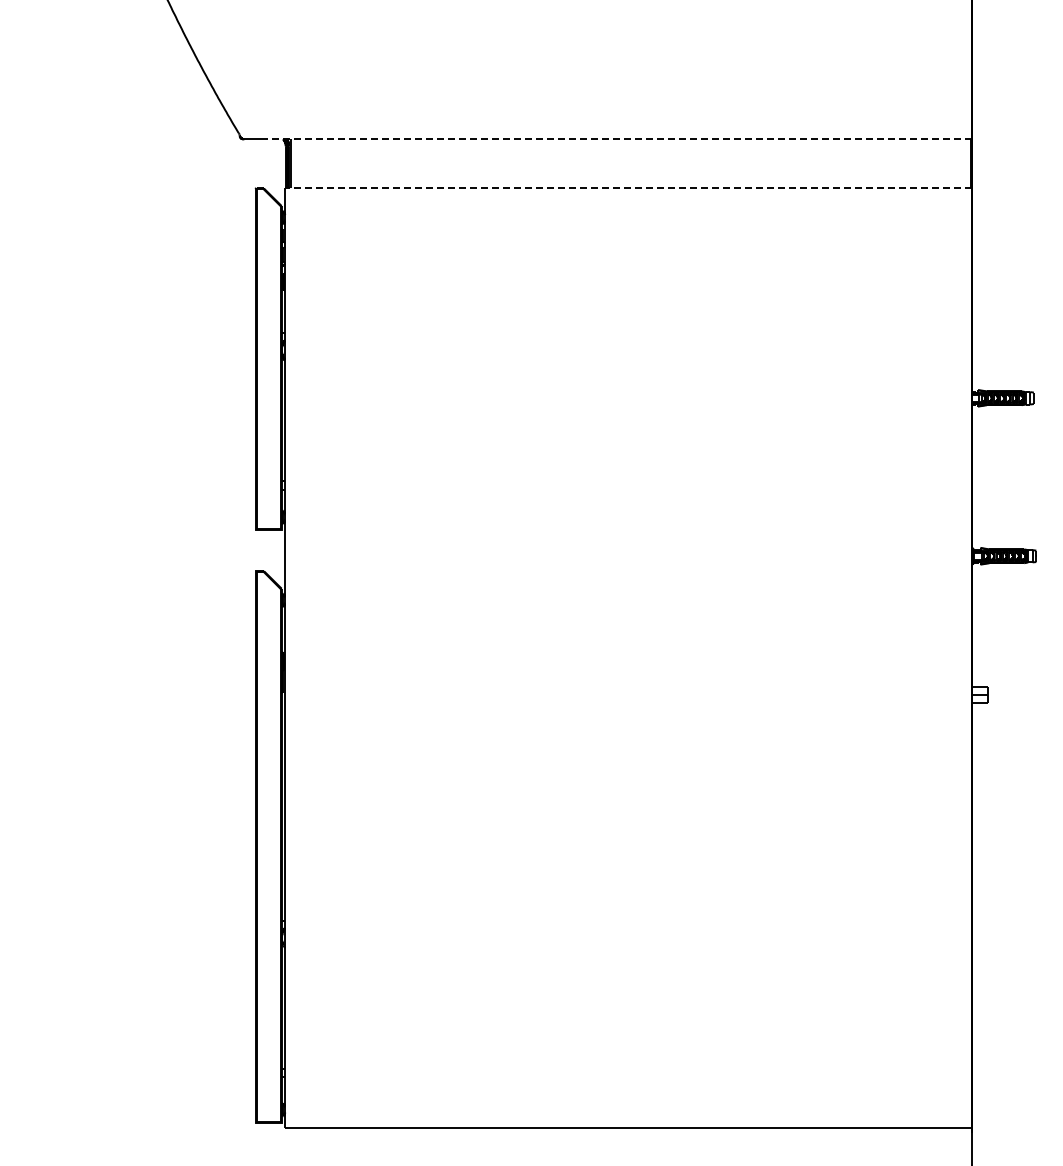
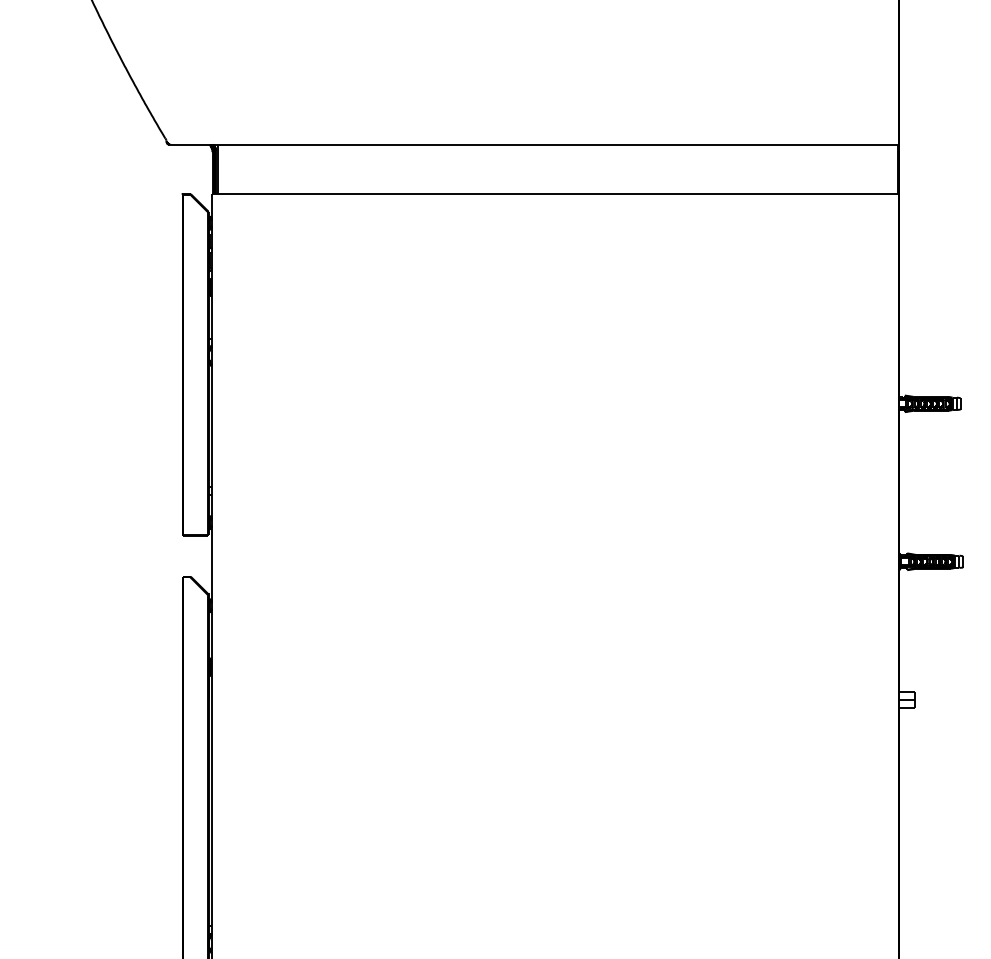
line: (617, 139) -> (544, 145), dashed -> solid
line: (628, 188) -> (555, 194), dashed -> solid

